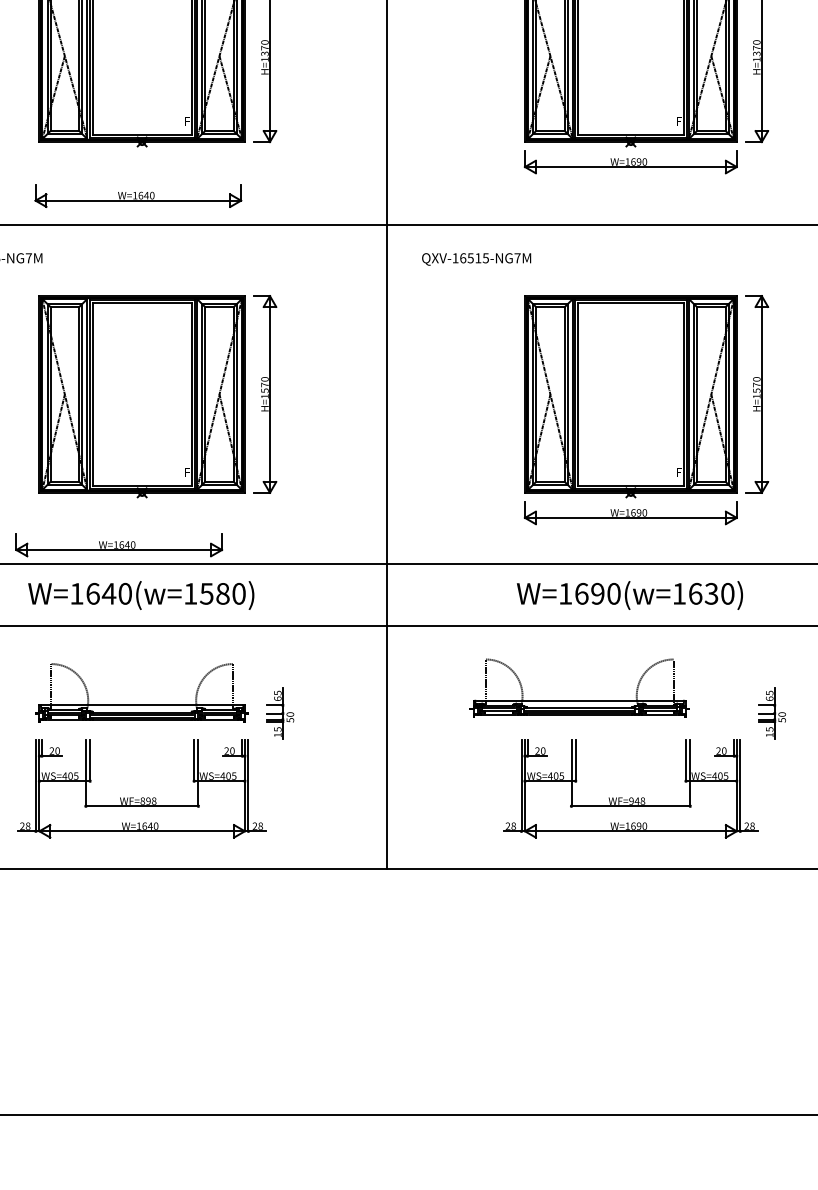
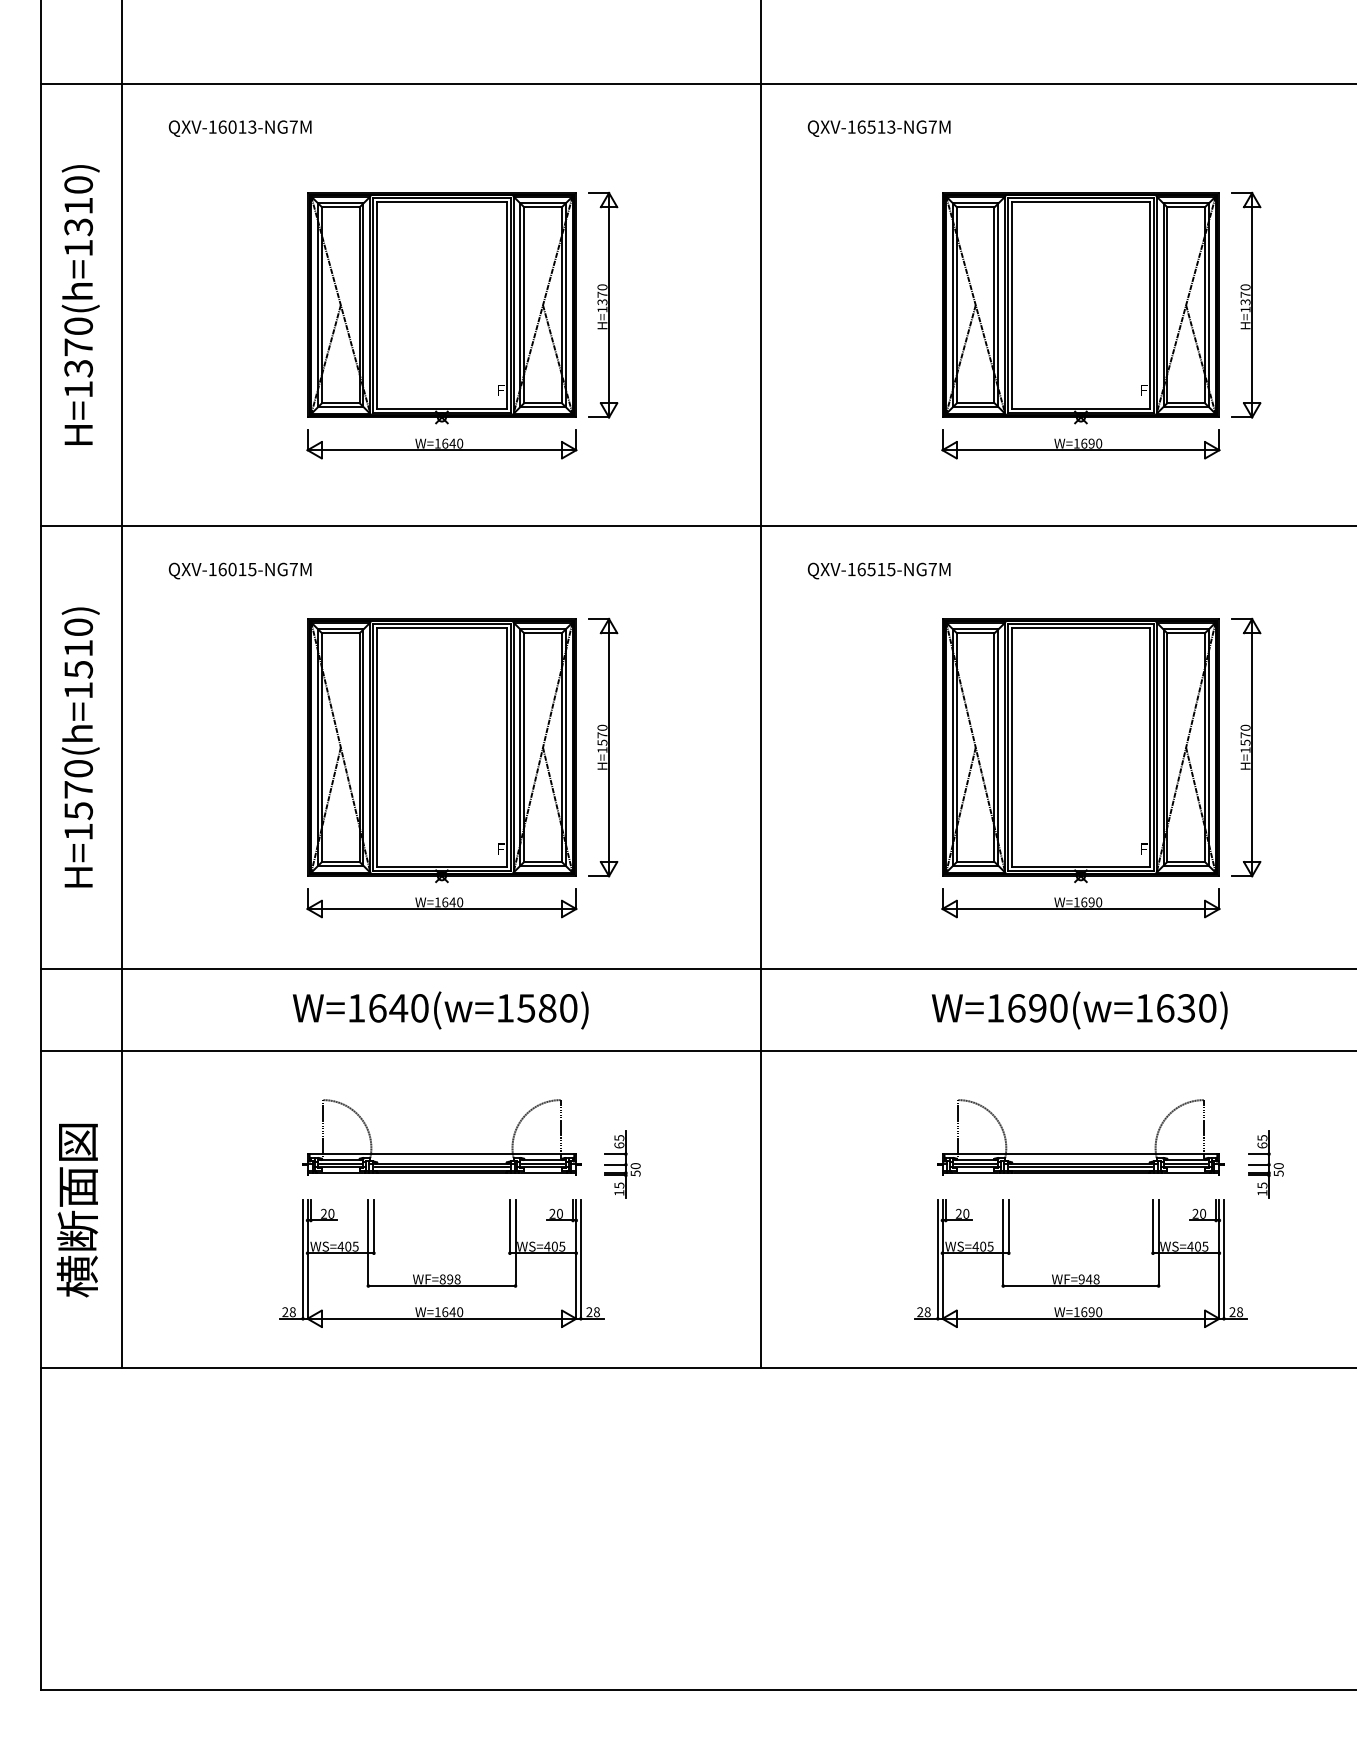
part: (138, 196) -> (441, 444), moved
part: (118, 545) -> (441, 903), moved
part: (579, 700) -> (1080, 1153), moved

